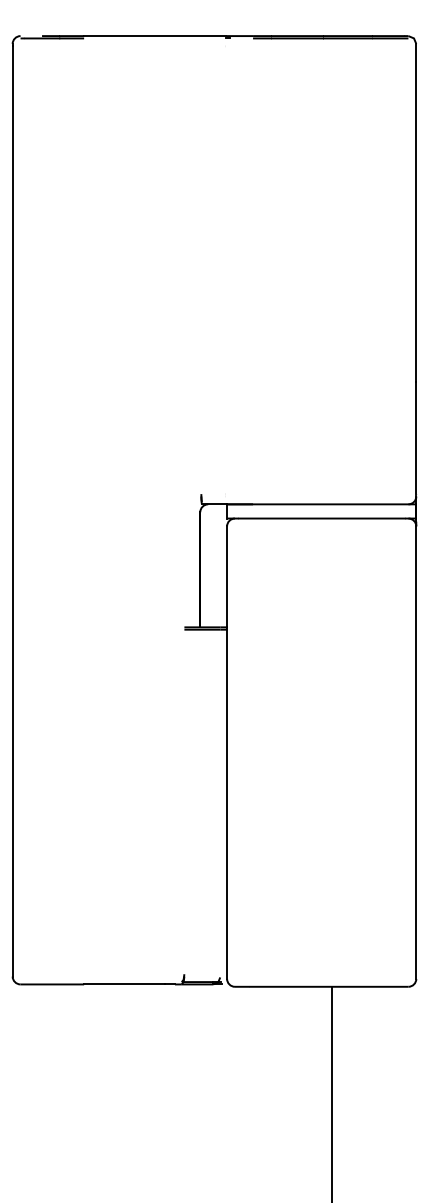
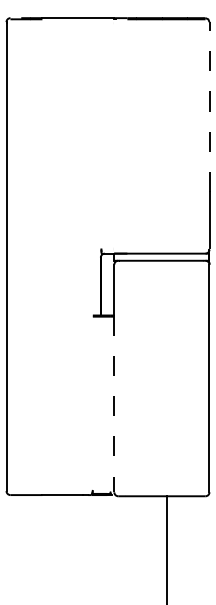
line: (416, 211) -> (209, 106), solid -> dashed
line: (227, 804) -> (114, 404), solid -> dashed

